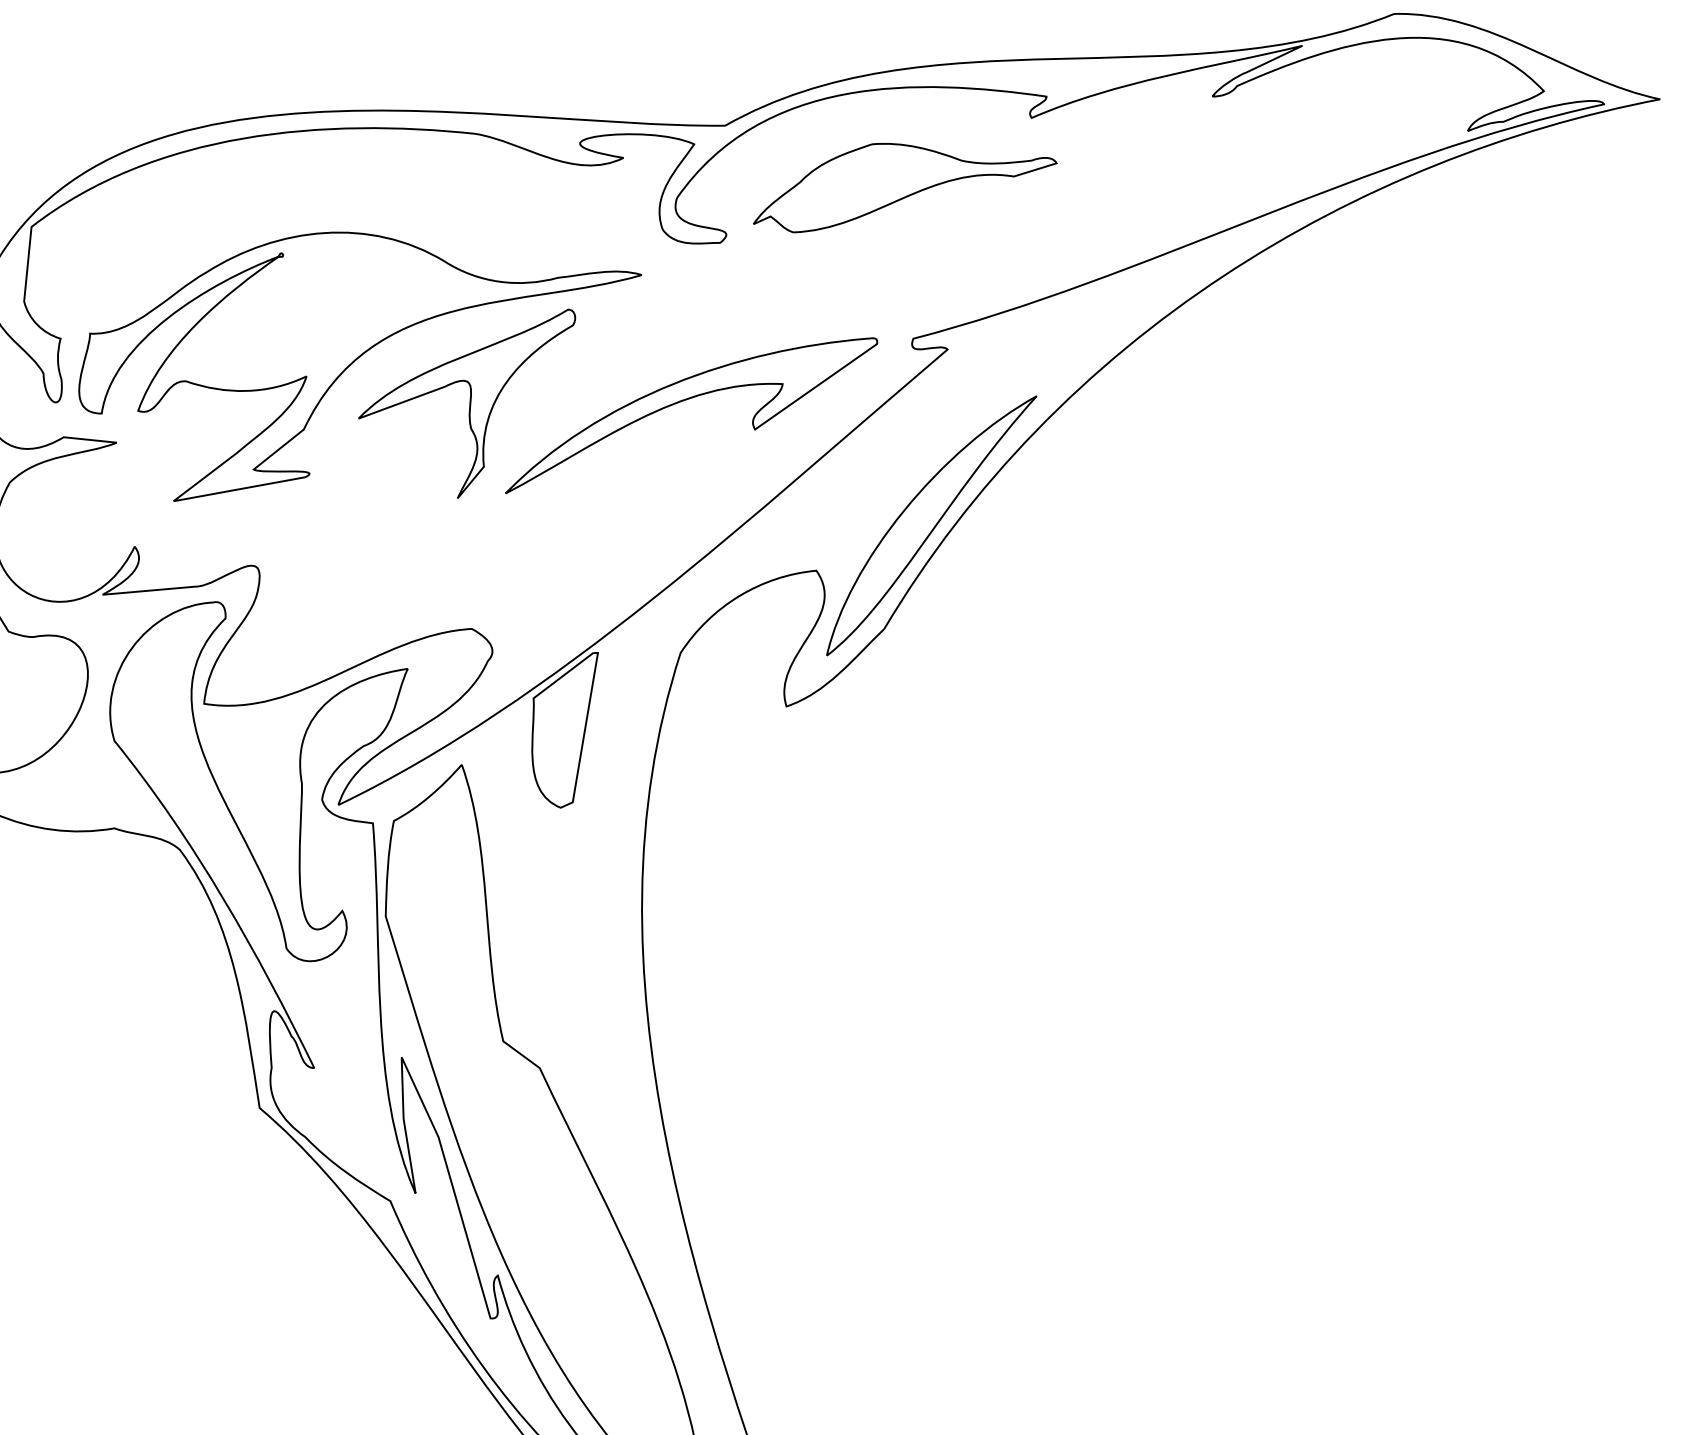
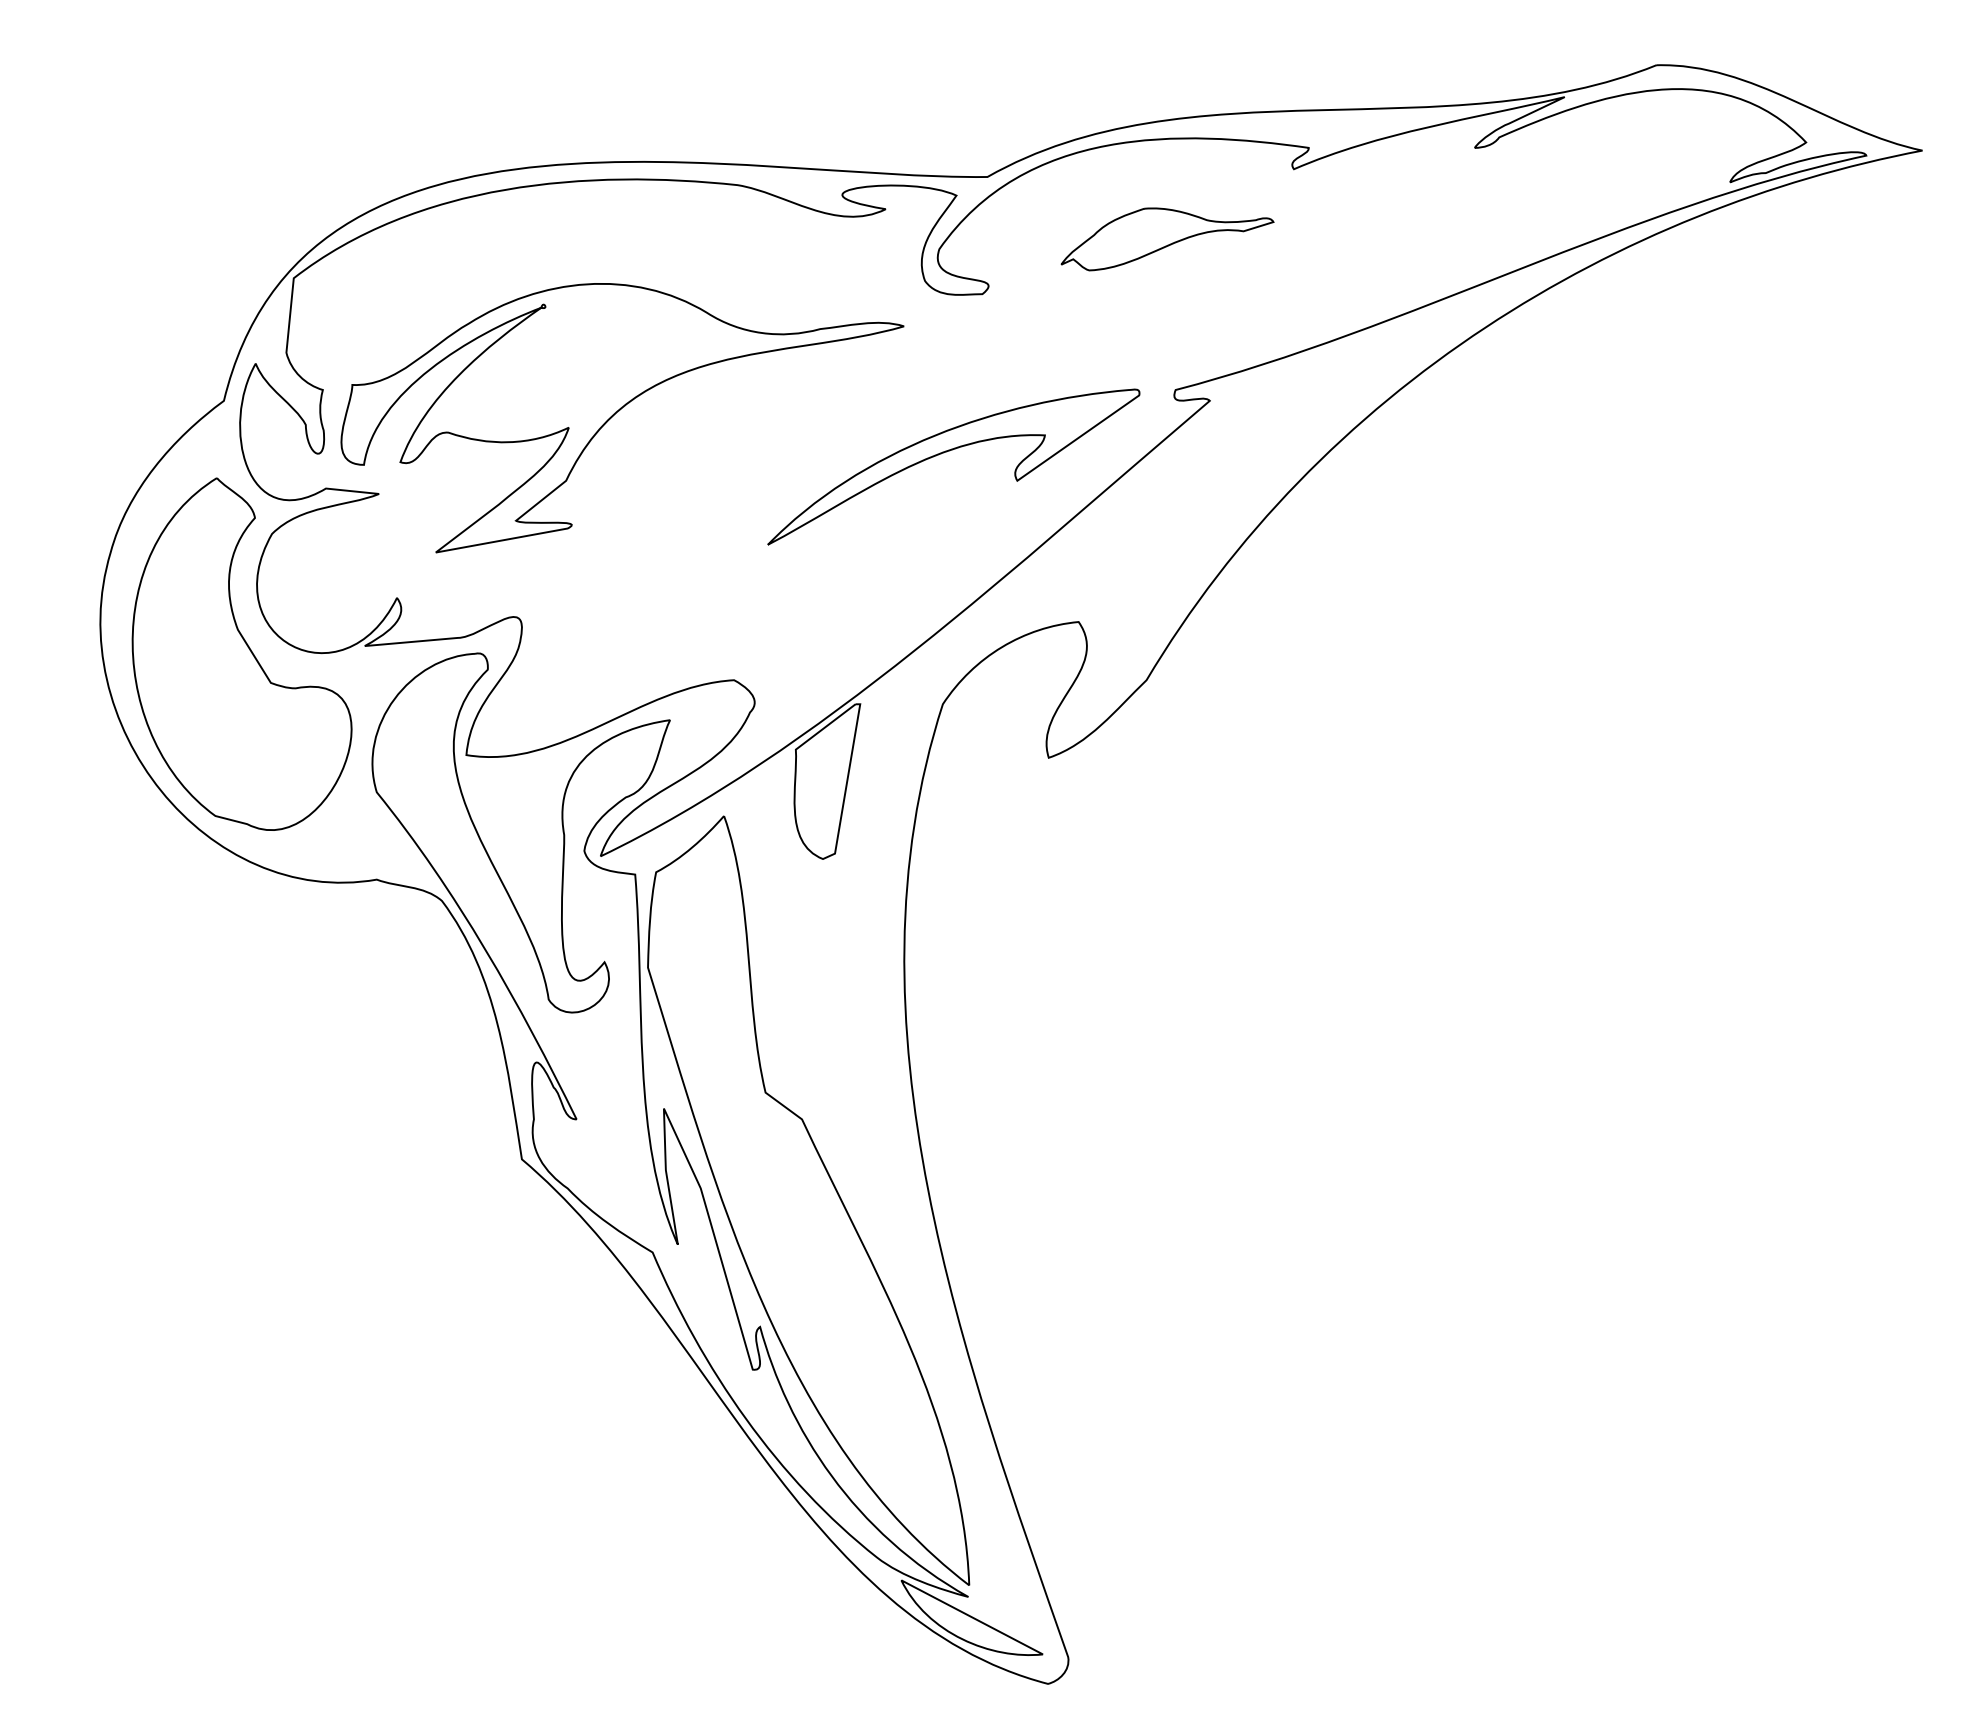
part: (905, 188) -> (1167, 239), size x0.7
part: (467, 404) -> (729, 455), removed
part: (931, 525) -> (1193, 576), removed

